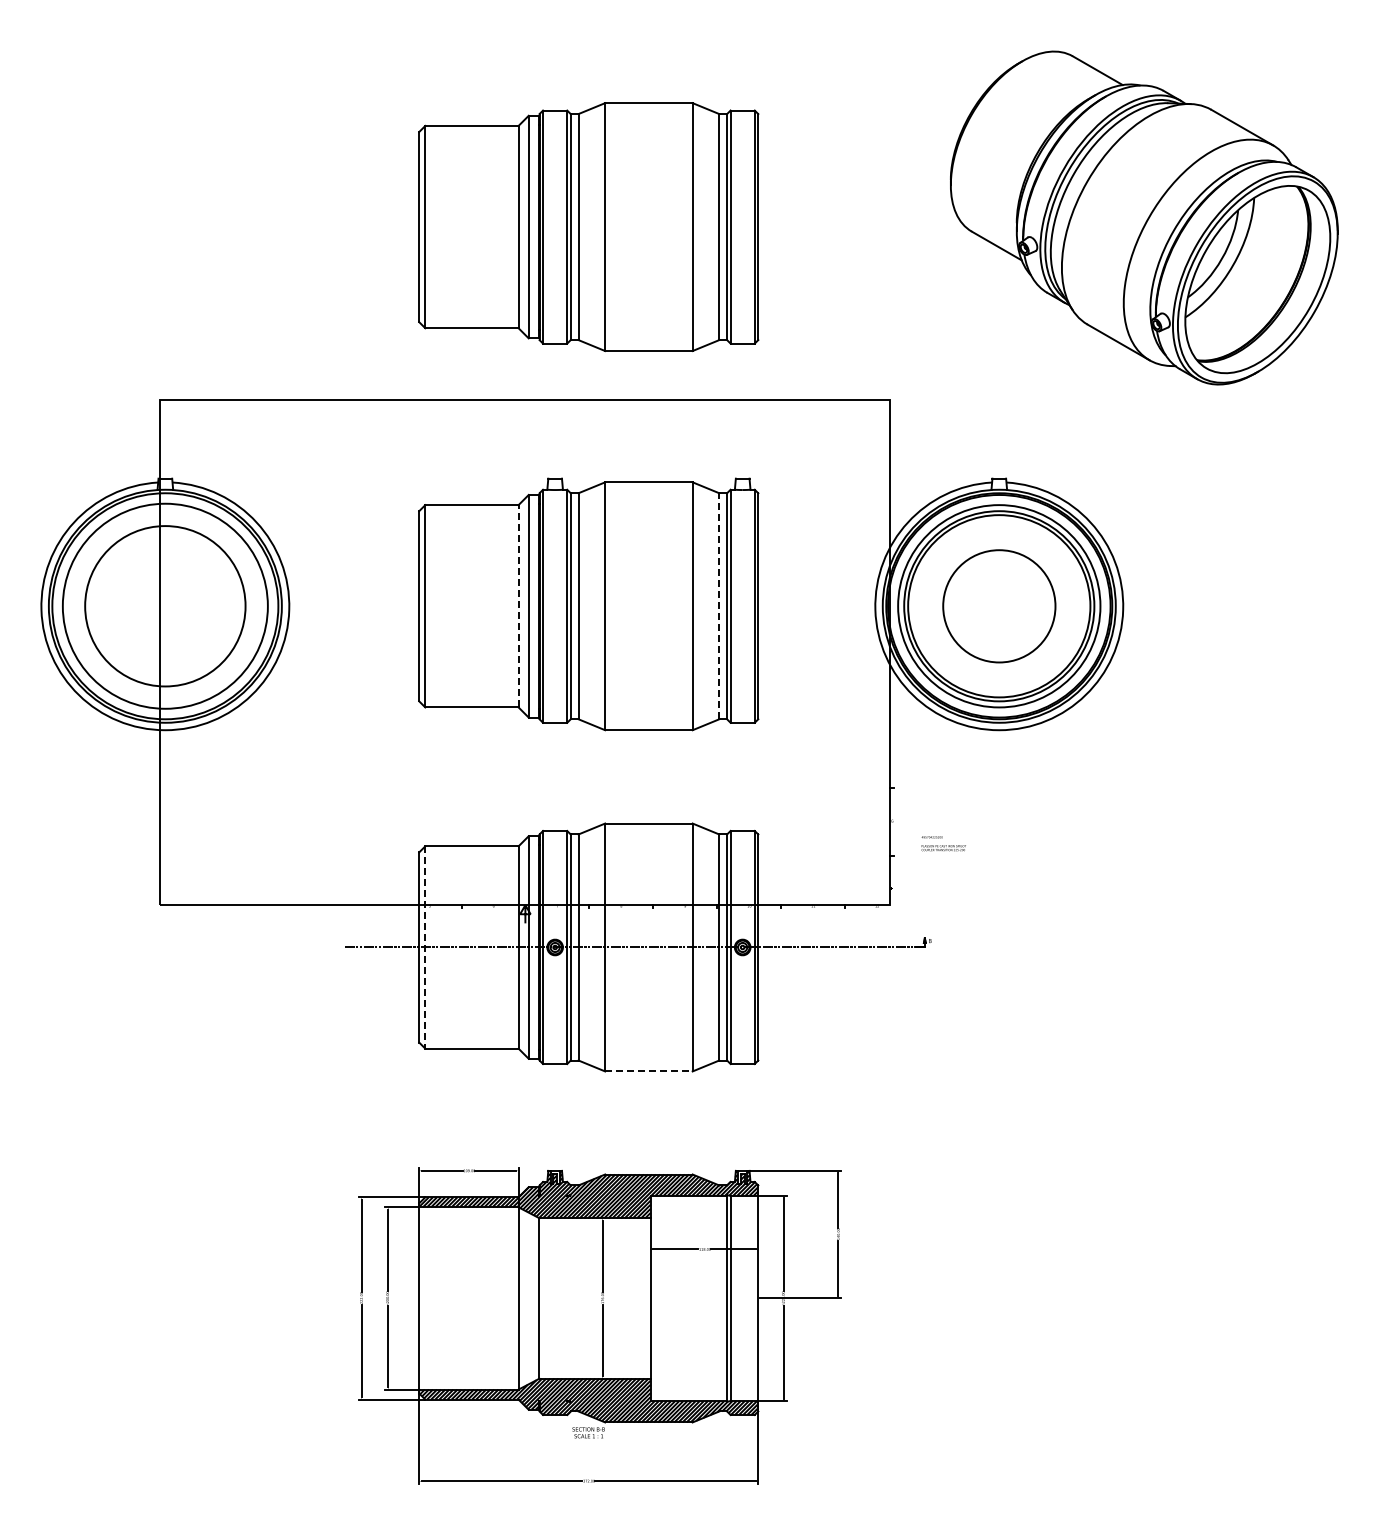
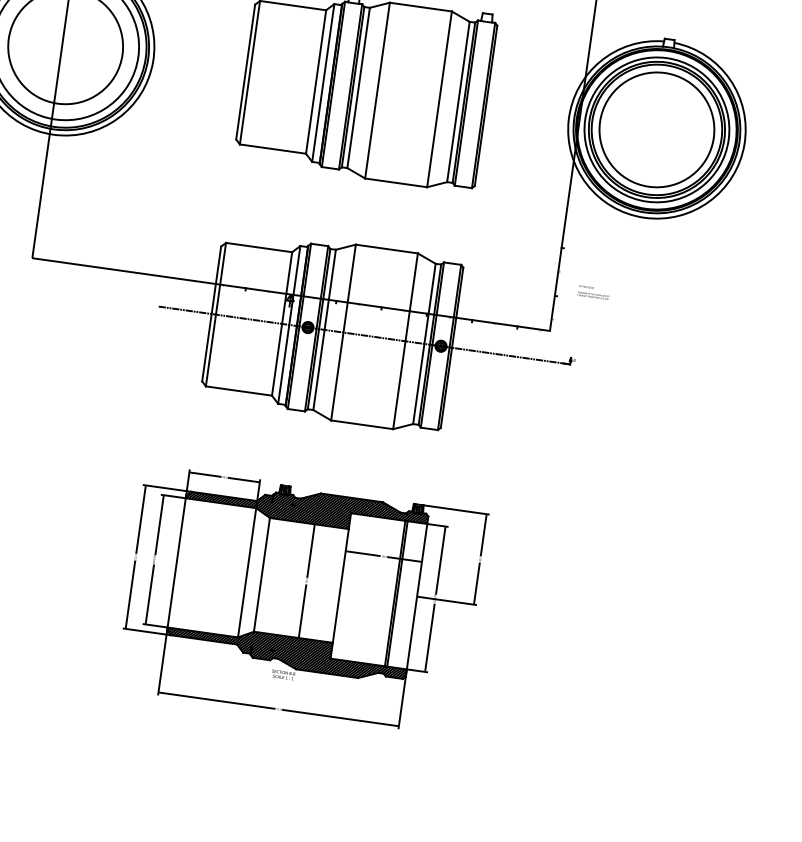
line: (518, 605) -> (316, 81), dashed -> solid
line: (719, 605) -> (458, 101), dashed -> solid
circle: (999, 606) -> (657, 130), size x1.43
line: (425, 947) -> (216, 314), dashed -> solid
line: (648, 1071) -> (361, 424), dashed -> solid

